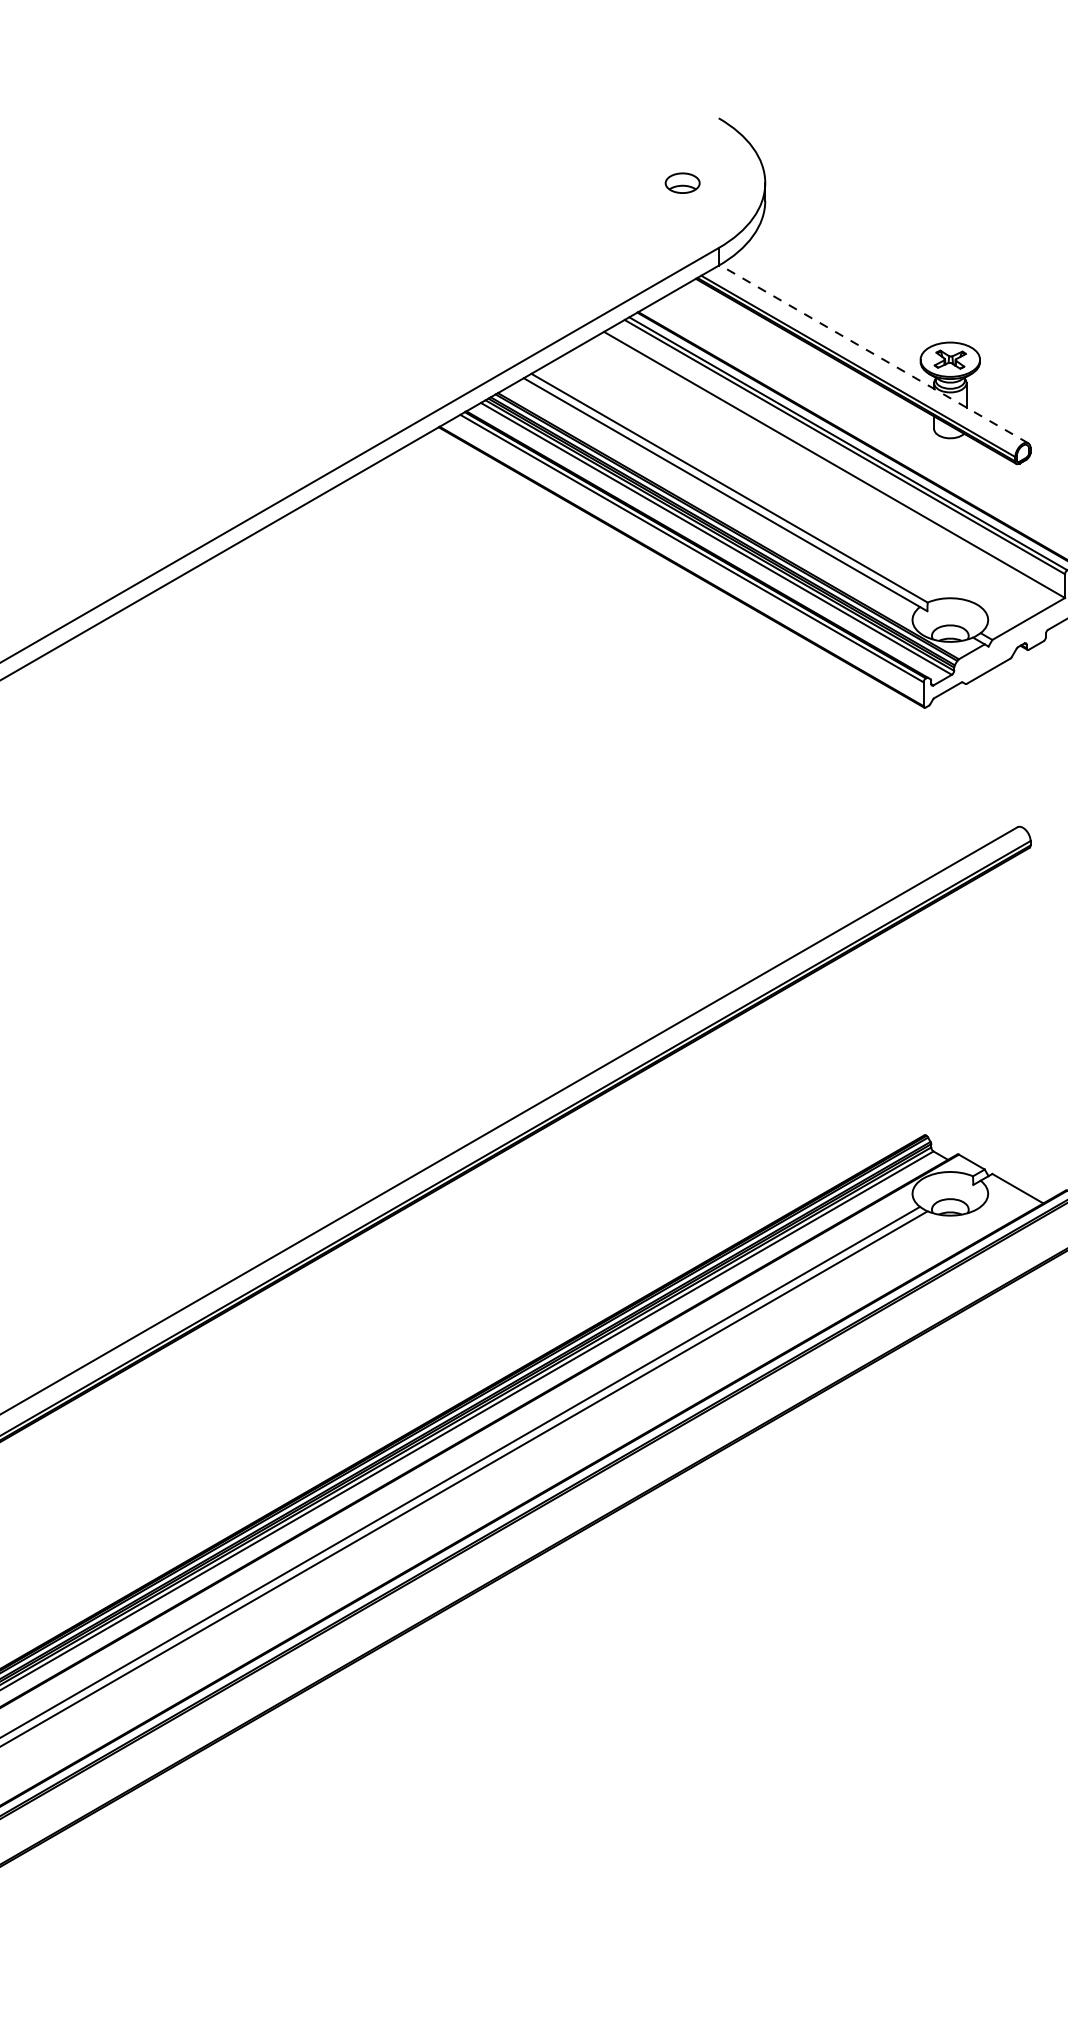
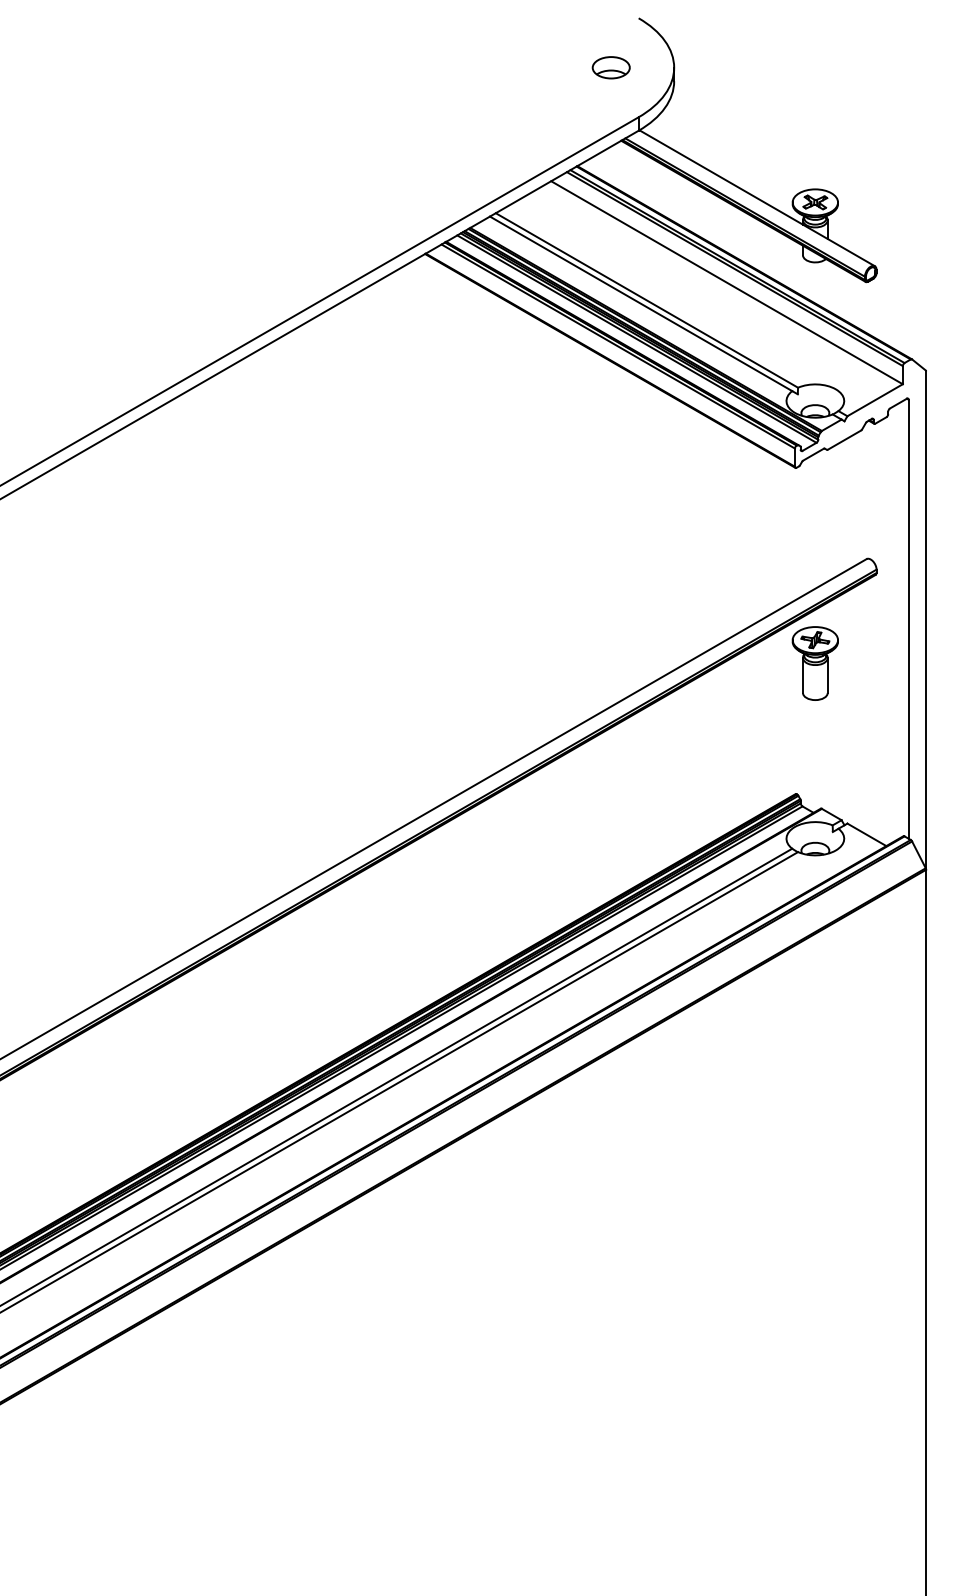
part: (681, 182) -> (610, 67), size x1.43
line: (874, 354) -> (757, 198), dashed -> solid
part: (949, 964) -> (814, 663), added

